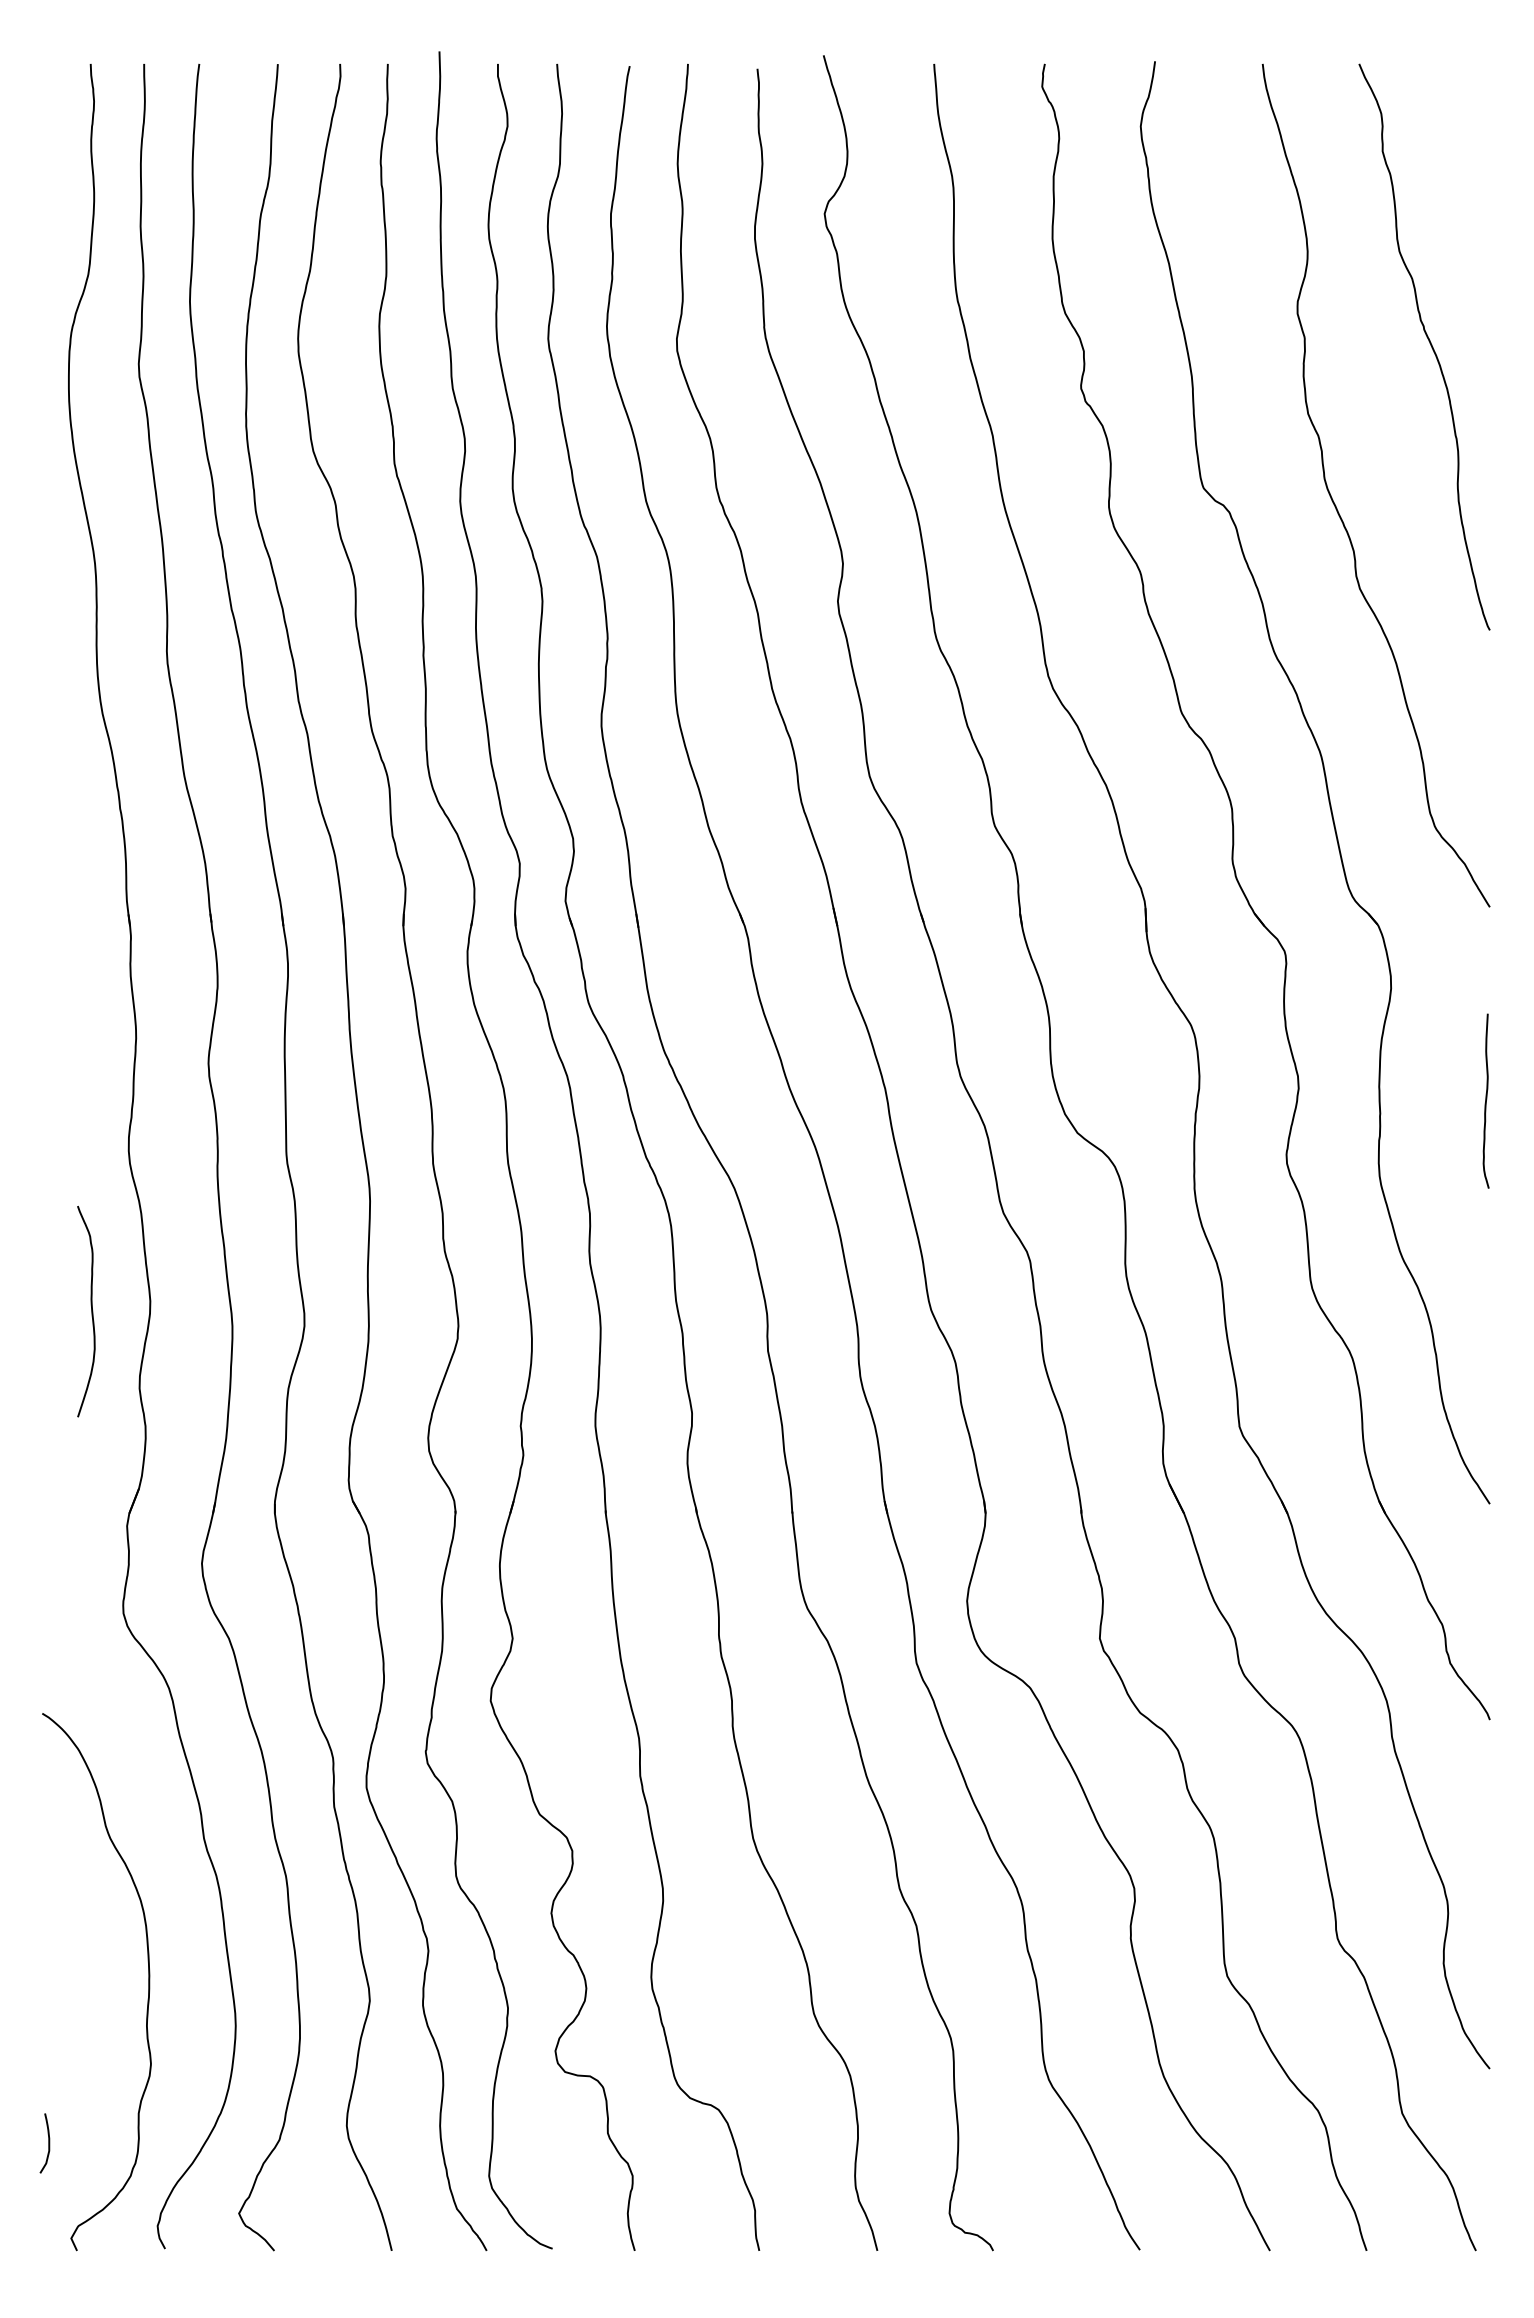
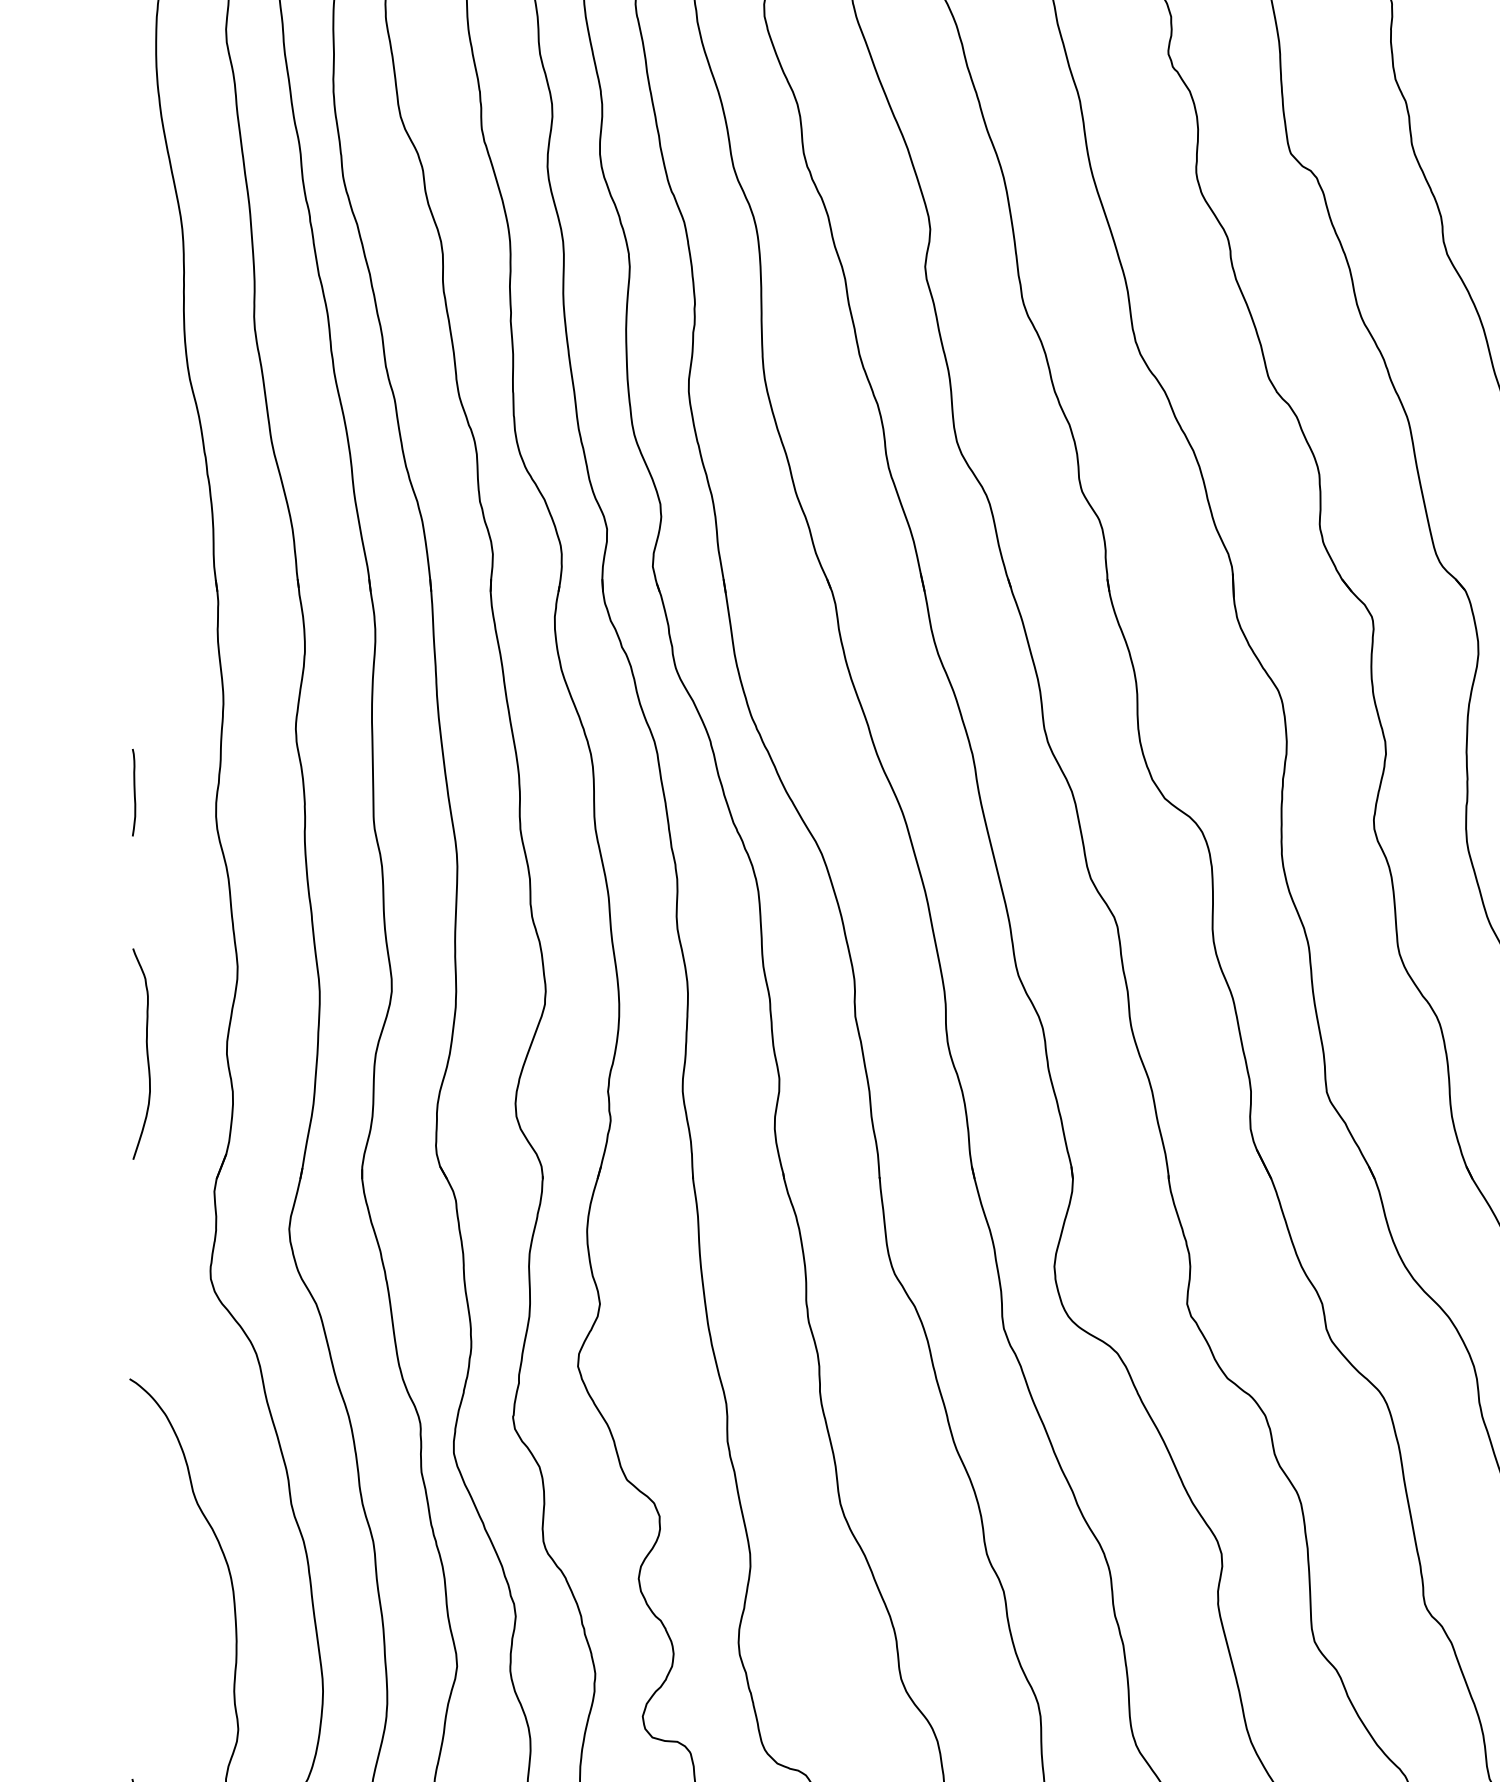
curve: (46, 1126) -> (133, 791), added
curve: (91, 1311) -> (146, 1053), moved

